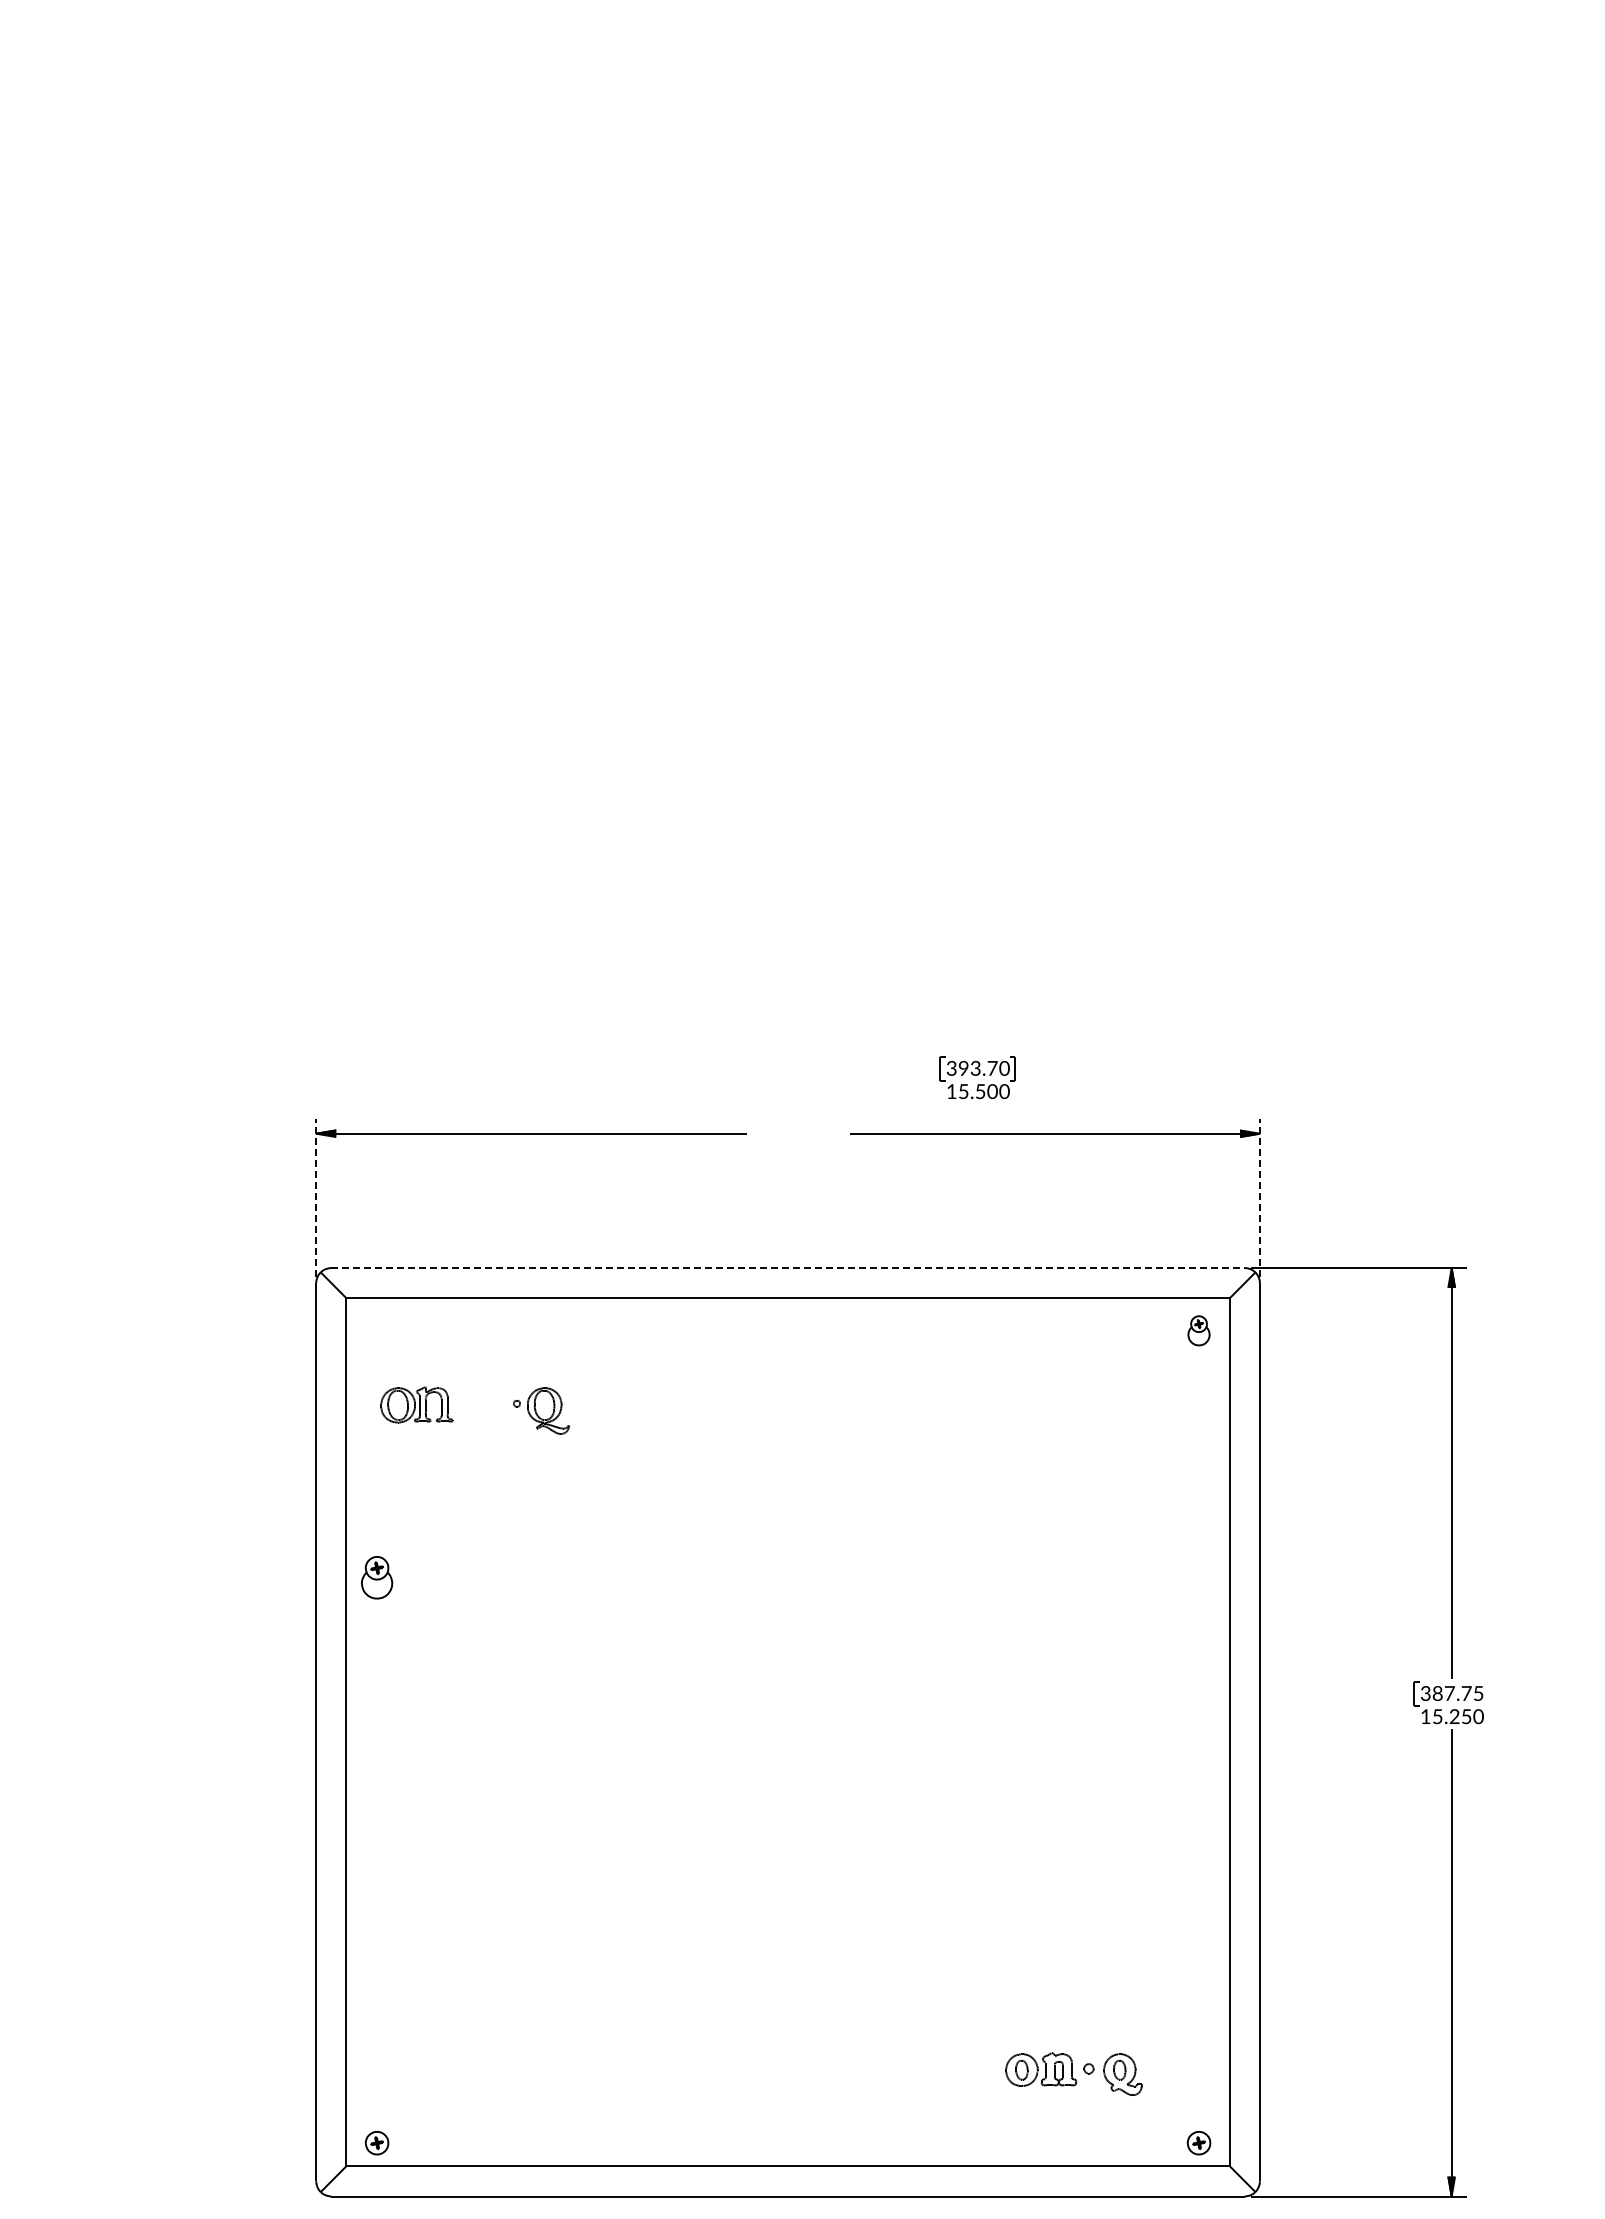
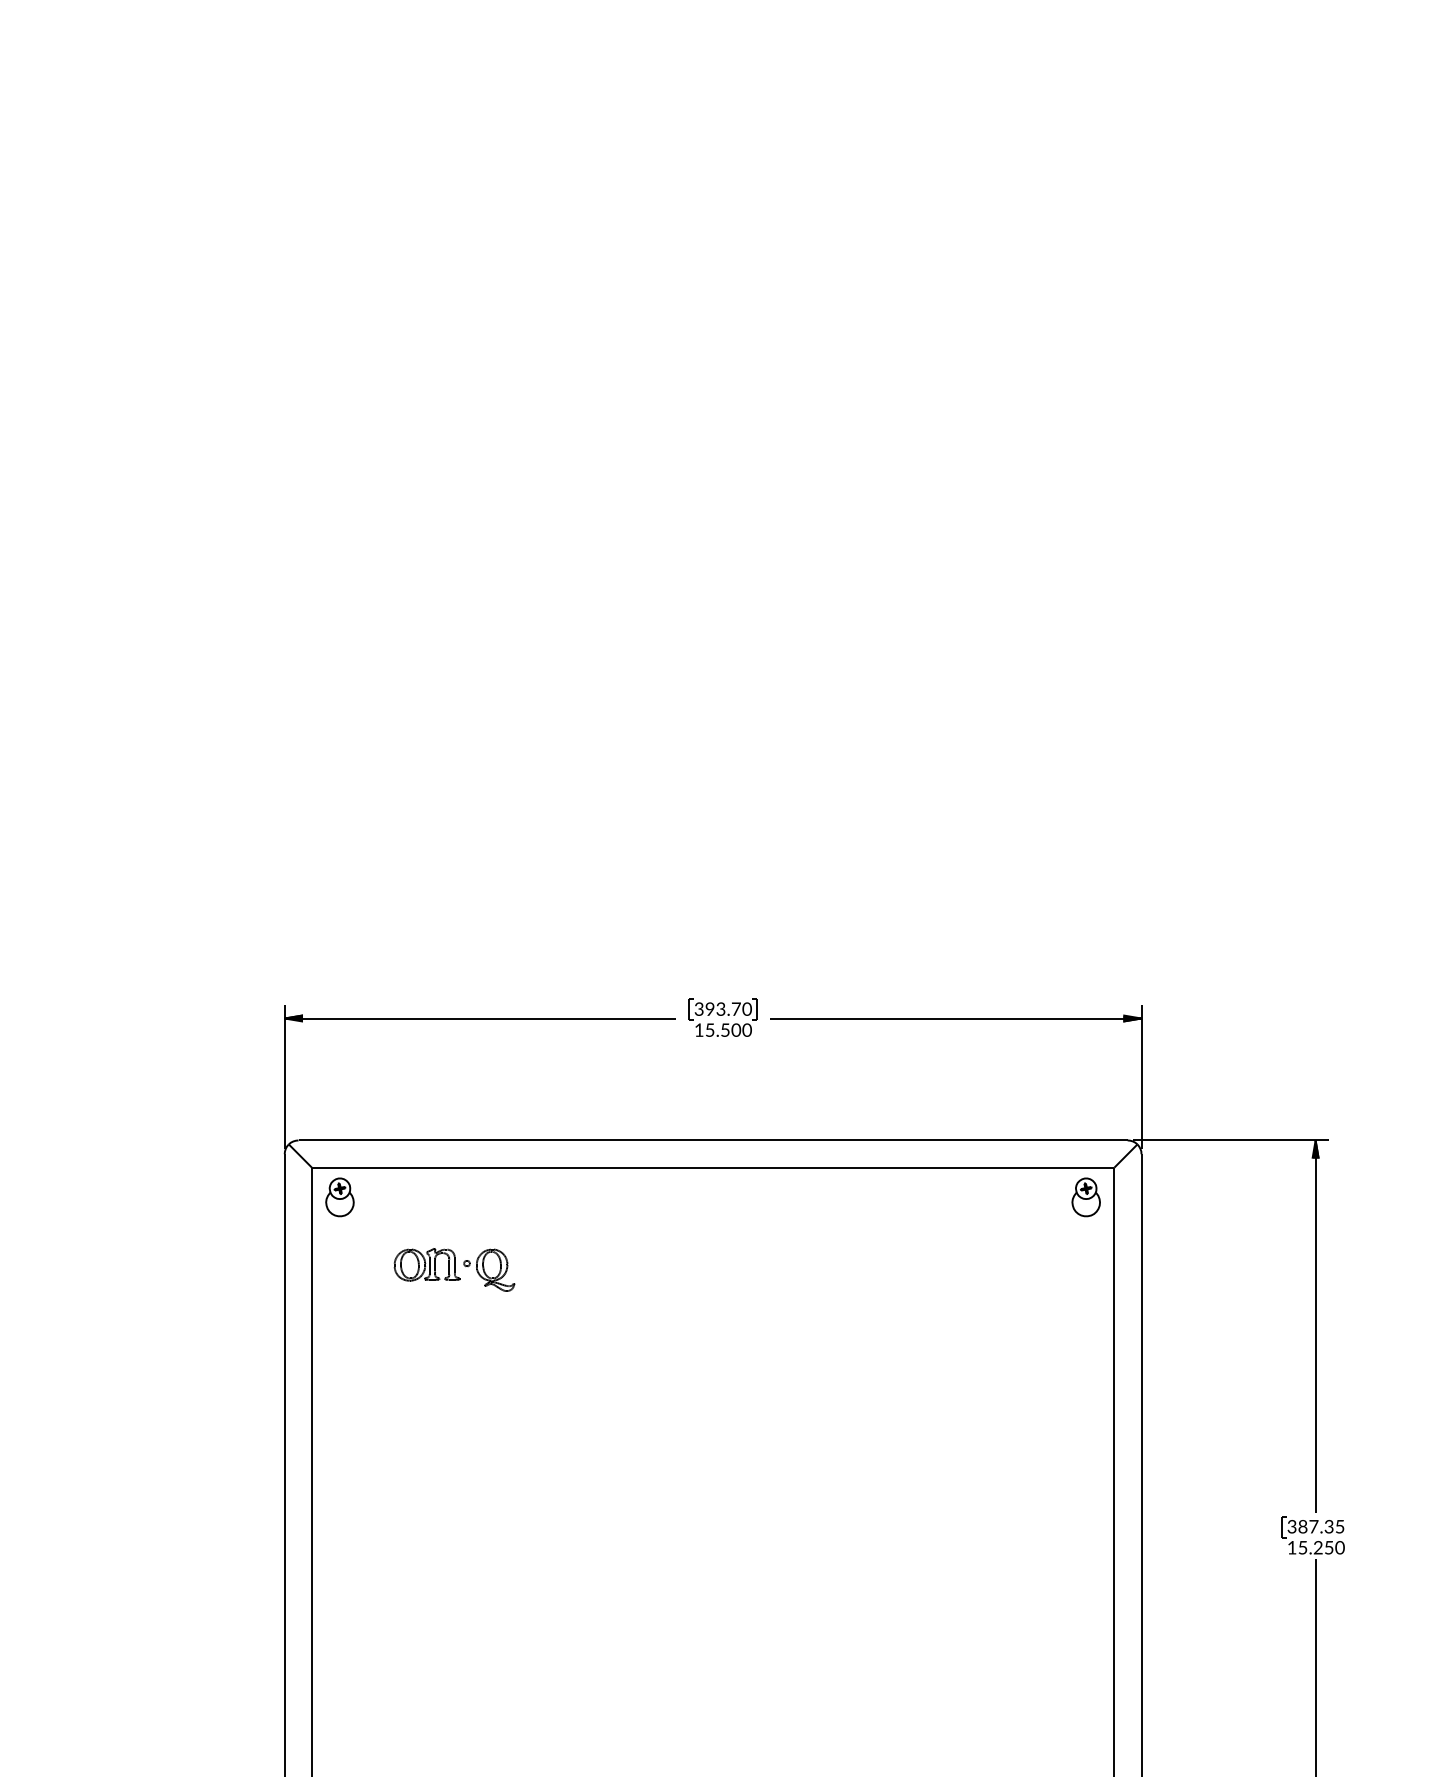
part: (977, 1077) -> (722, 1017), moved
line: (316, 1197) -> (284, 1076), dashed -> solid
line: (1259, 1197) -> (1141, 1076), dashed -> solid
line: (788, 1268) -> (713, 1140), dashed -> solid
part: (1198, 1330) -> (1085, 1197), size x1.43
part: (416, 1404) -> (426, 1264), moved
part: (377, 1577) -> (340, 1197), moved
text: (1466, 1693) -> (1329, 1526), 387.75 -> 387.35

